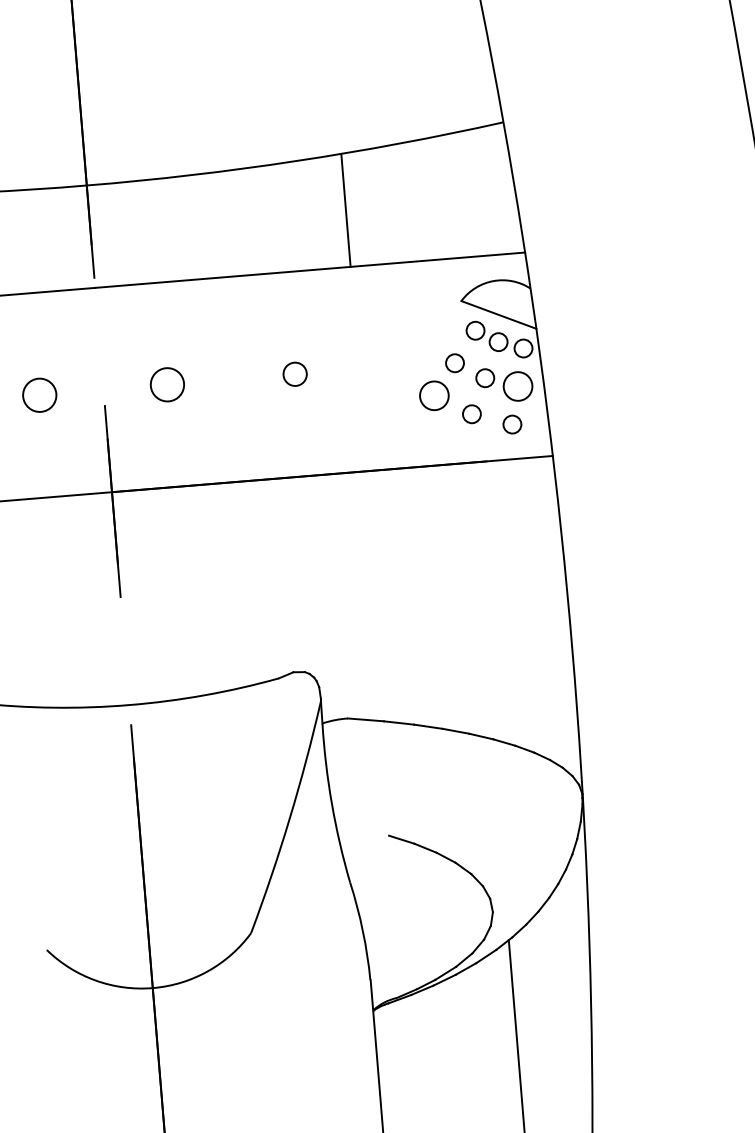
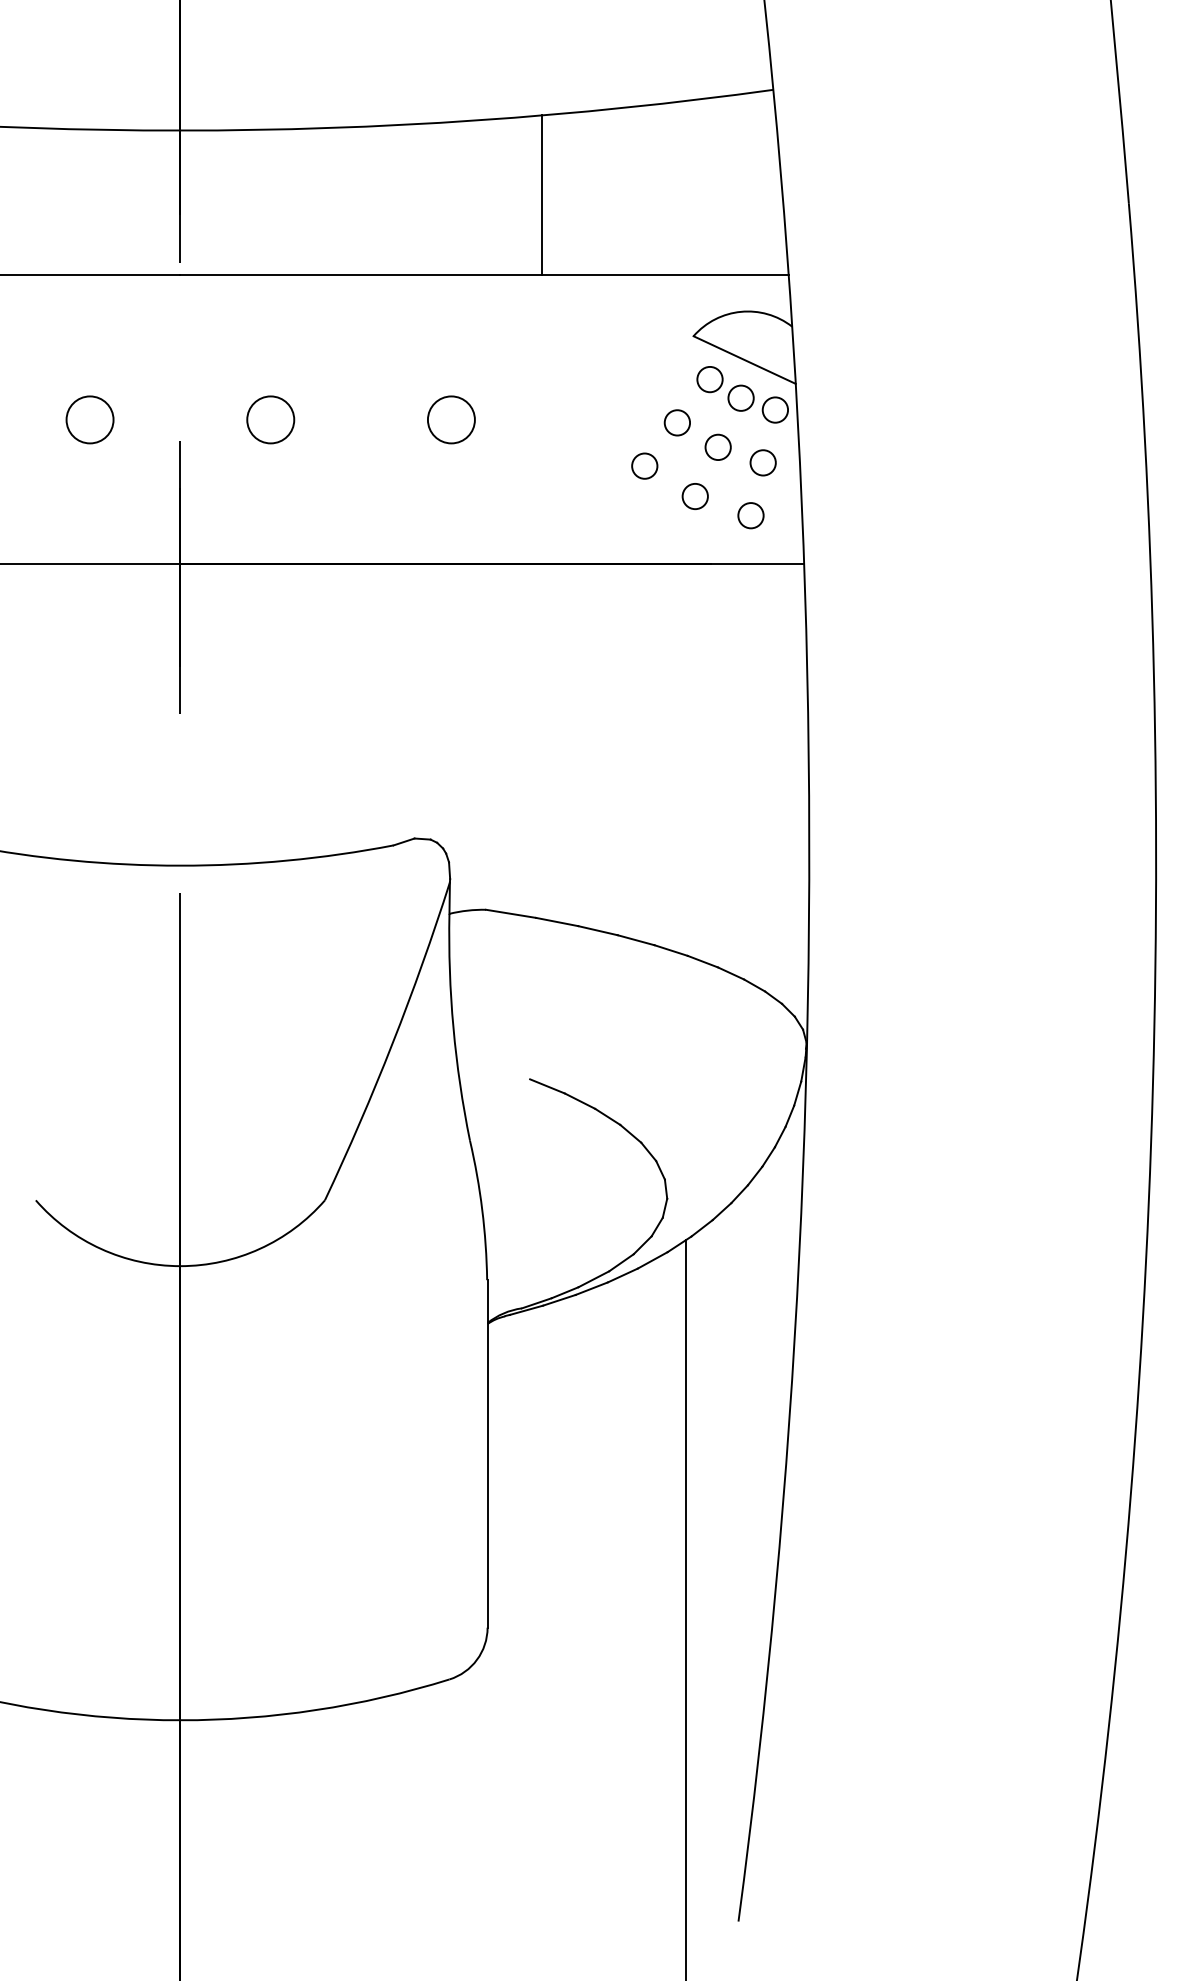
circle: (295, 374) -> (451, 419), size x1.43
circle: (517, 386) -> (762, 462), size x0.62
circle: (434, 395) -> (644, 465), size x0.62

